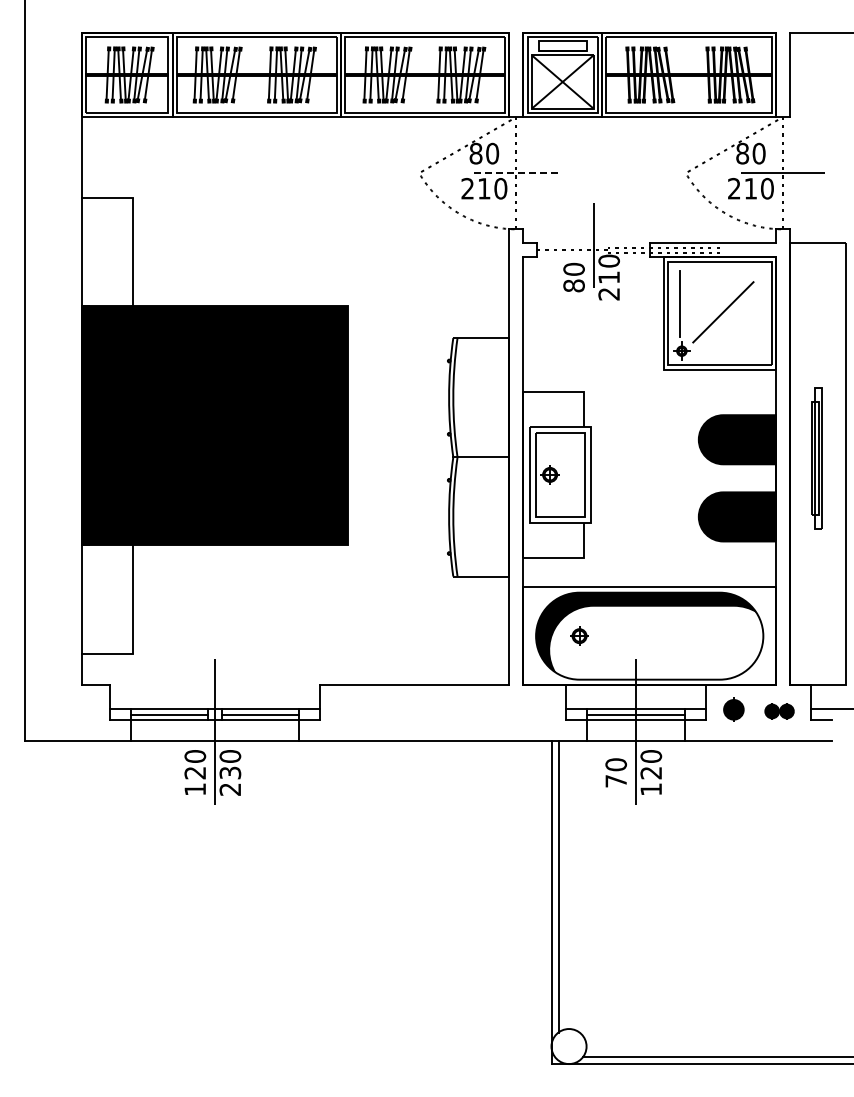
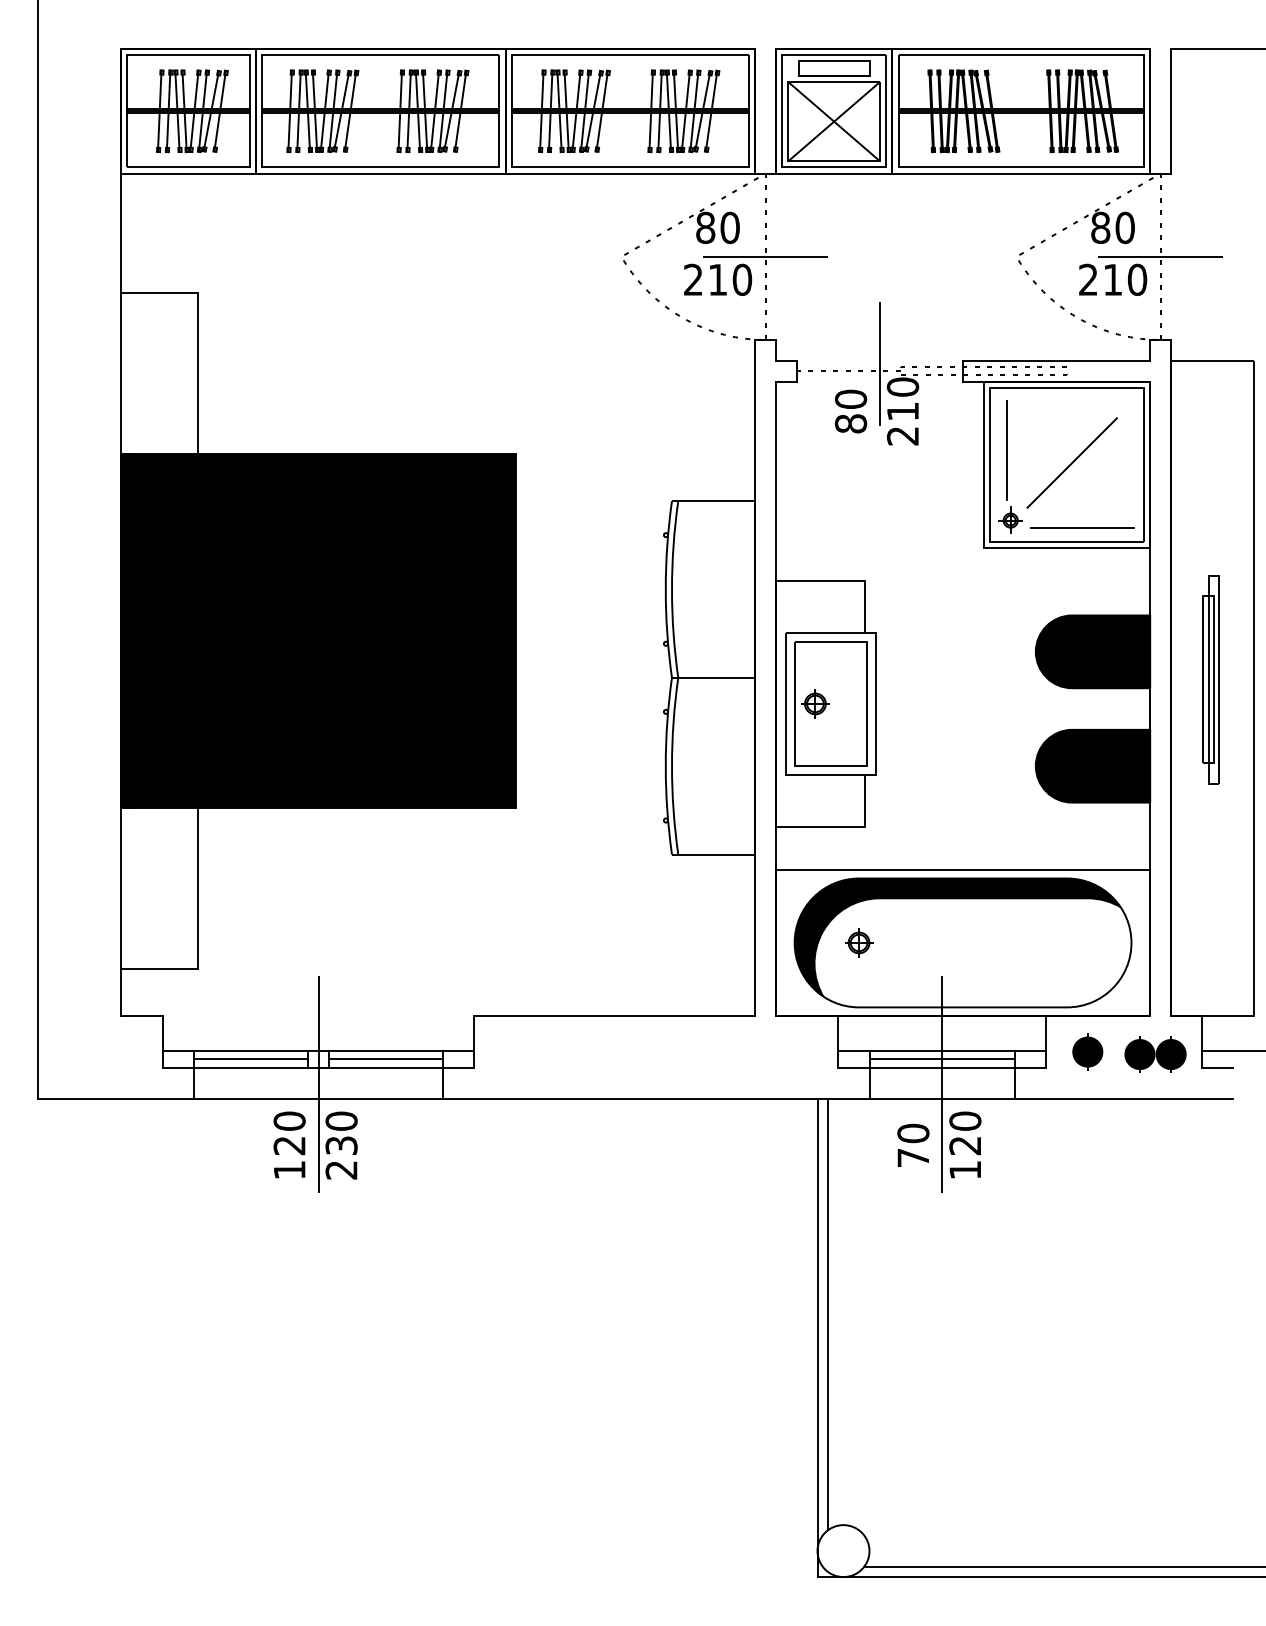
line: (516, 173) -> (765, 257), dashed -> solid
line: (730, 356) -> (1082, 528), added
part: (779, 711) -> (1155, 1054), size x1.43

